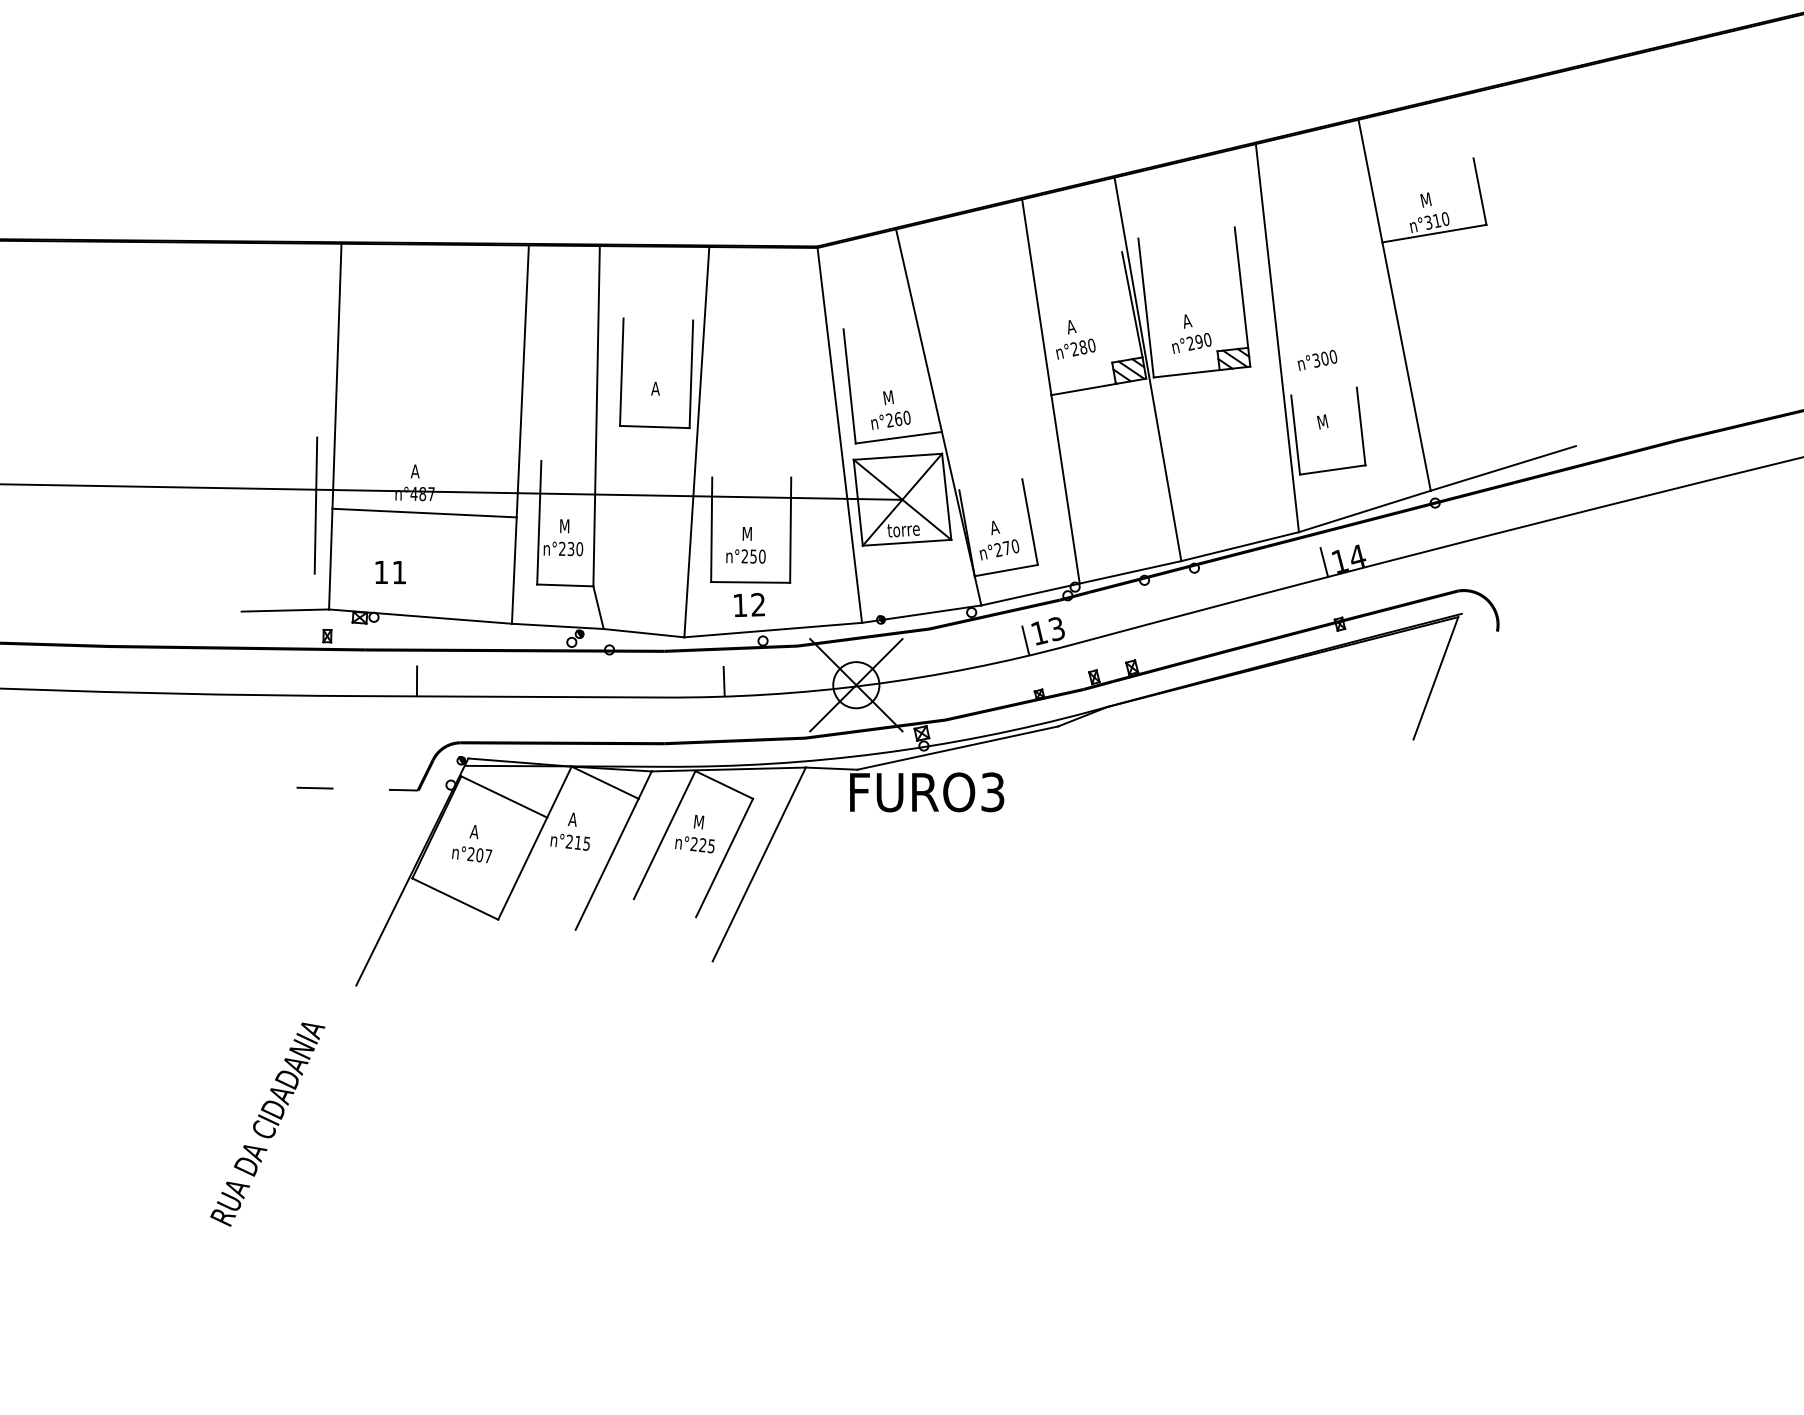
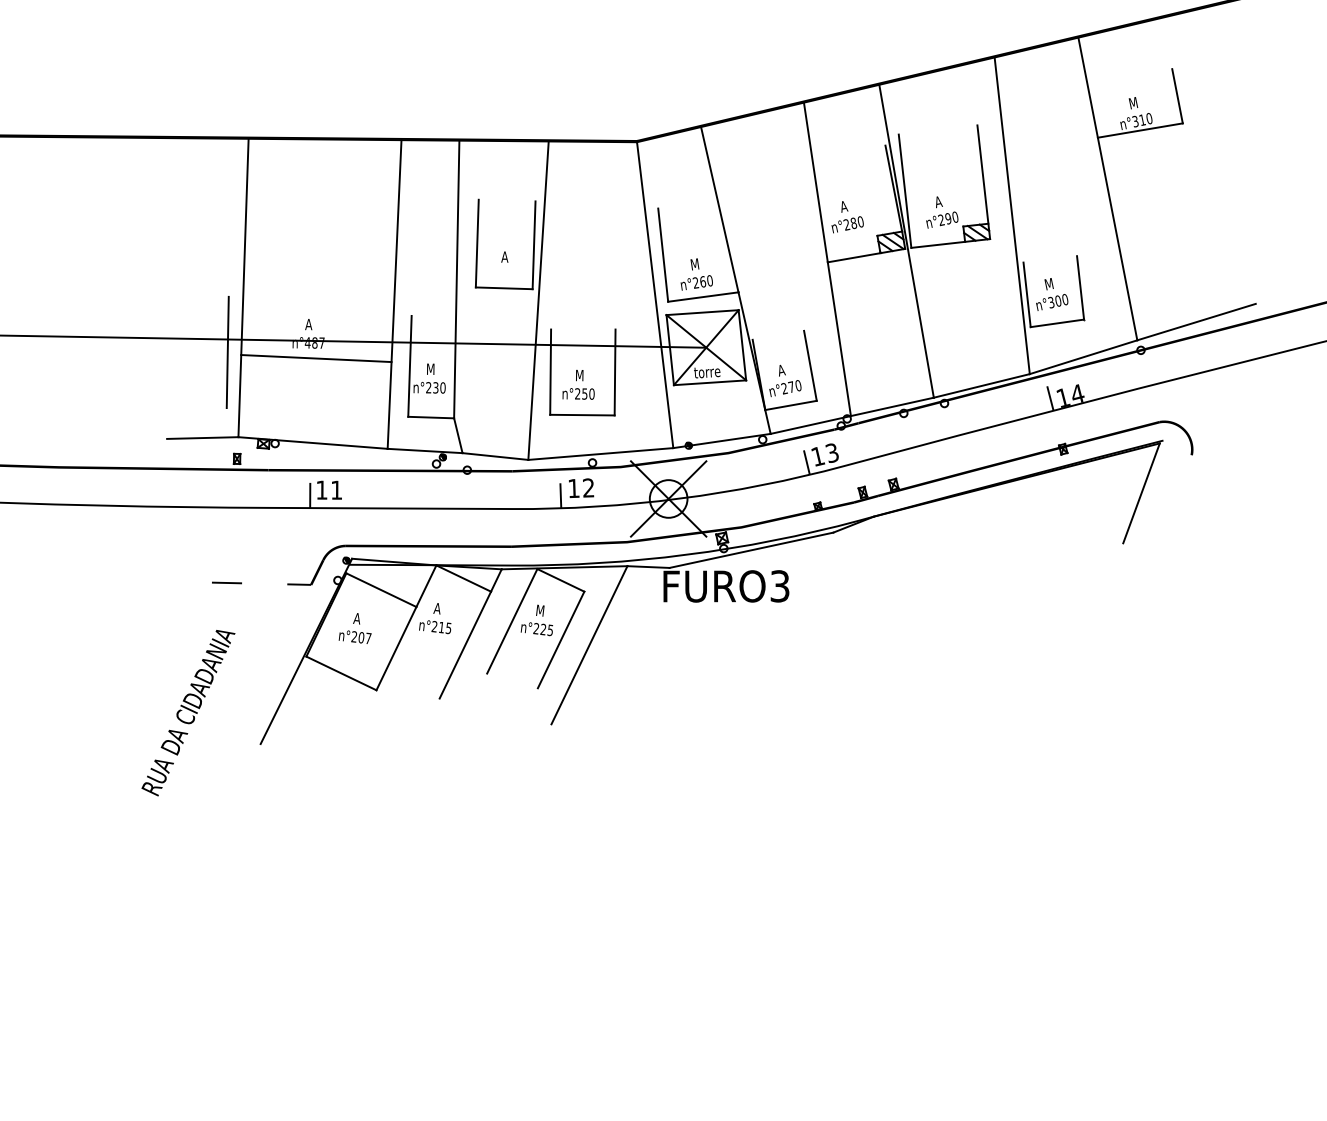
text: (1317, 359) -> (1052, 301), moved
text: (390, 572) -> (329, 490), moved
text: (749, 604) -> (581, 487), moved
text: (267, 1124) -> (188, 712), moved

